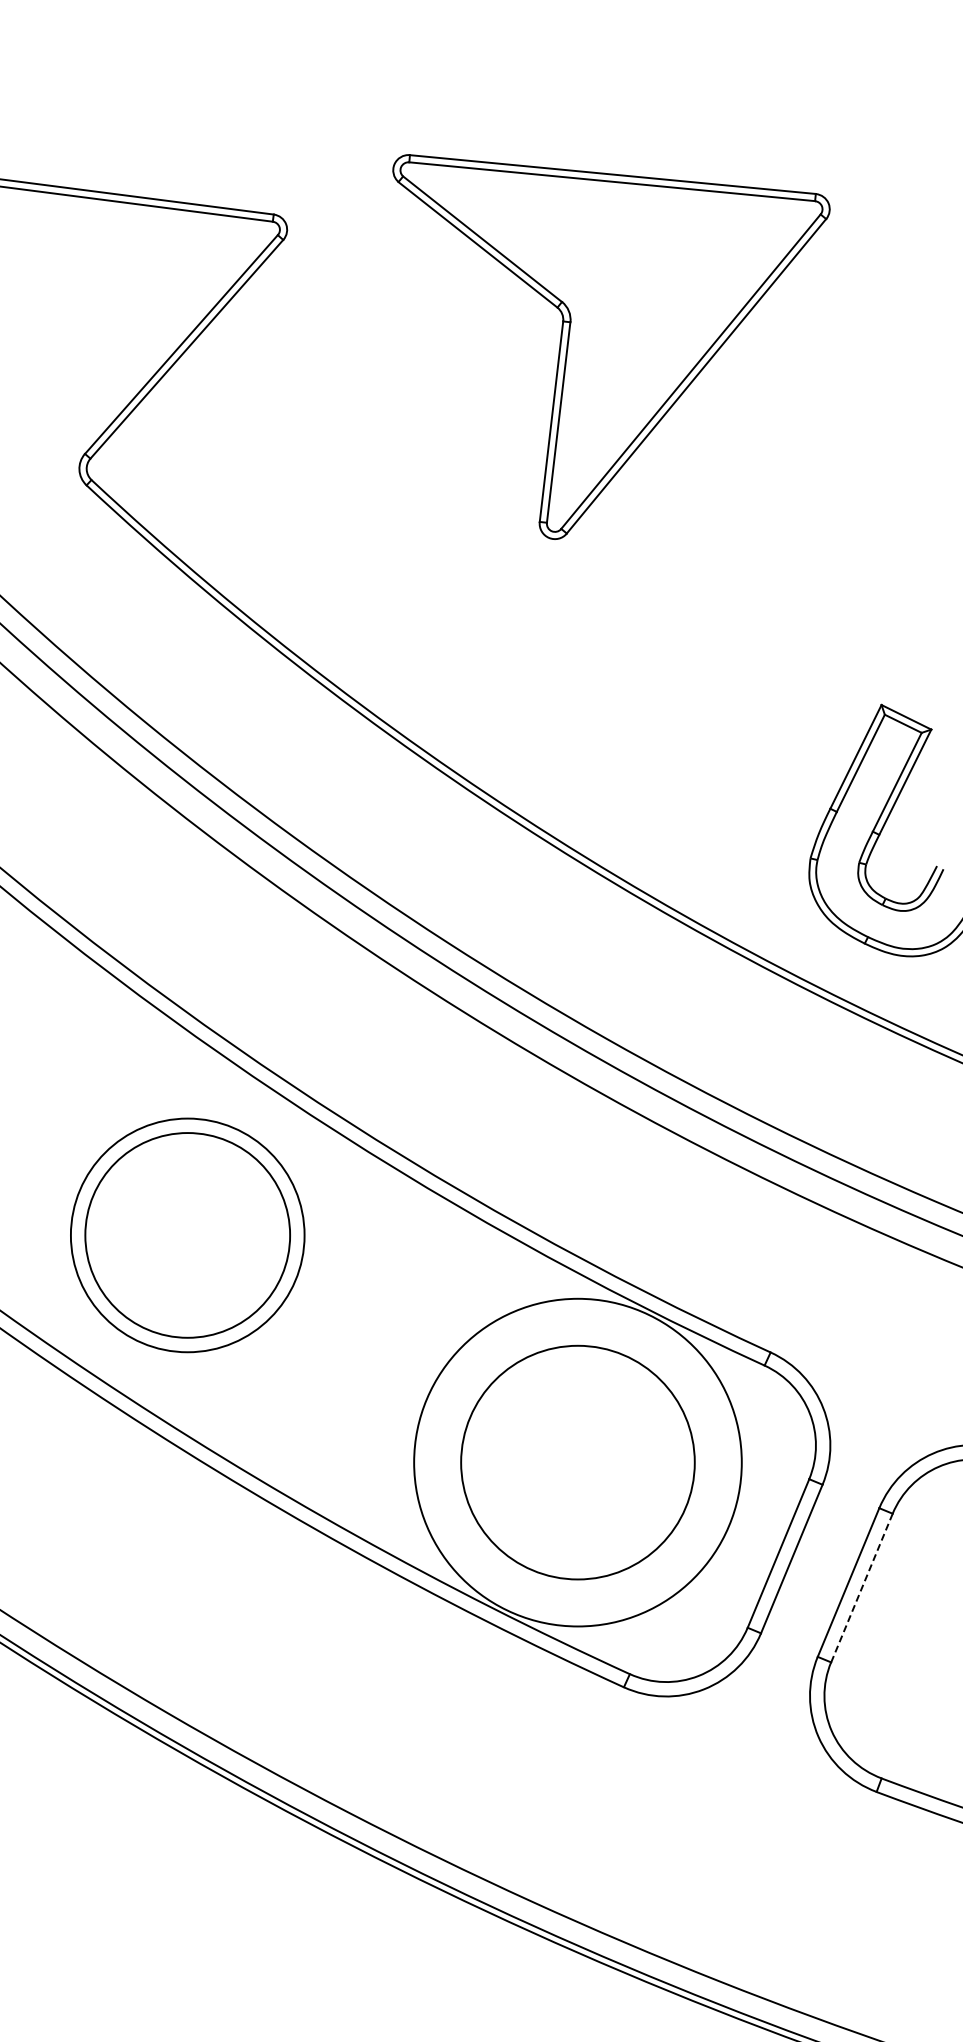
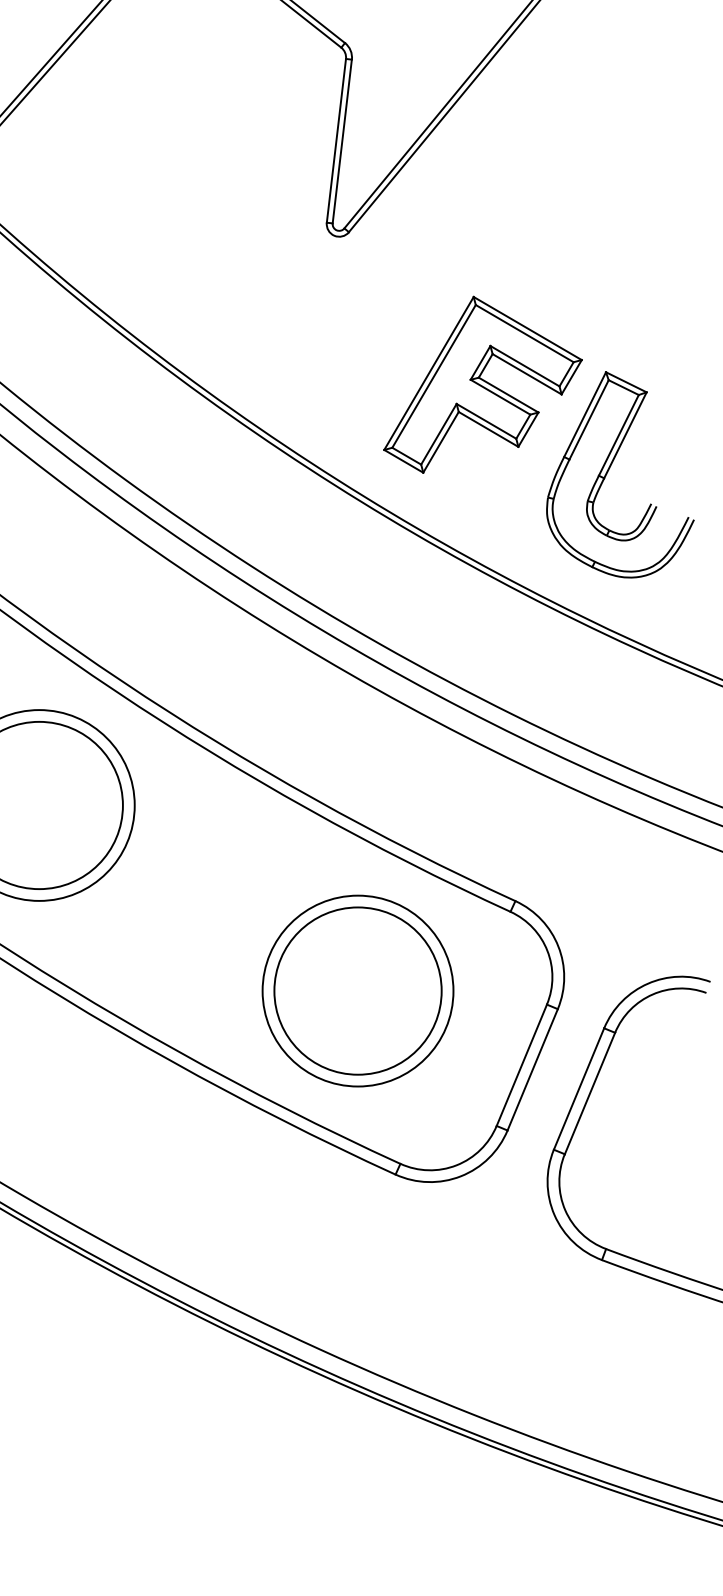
part: (730, 720) -> (482, 384), added
circle: (577, 1462) -> (357, 990), size x0.62
line: (861, 1588) -> (589, 1093), dashed -> solid

